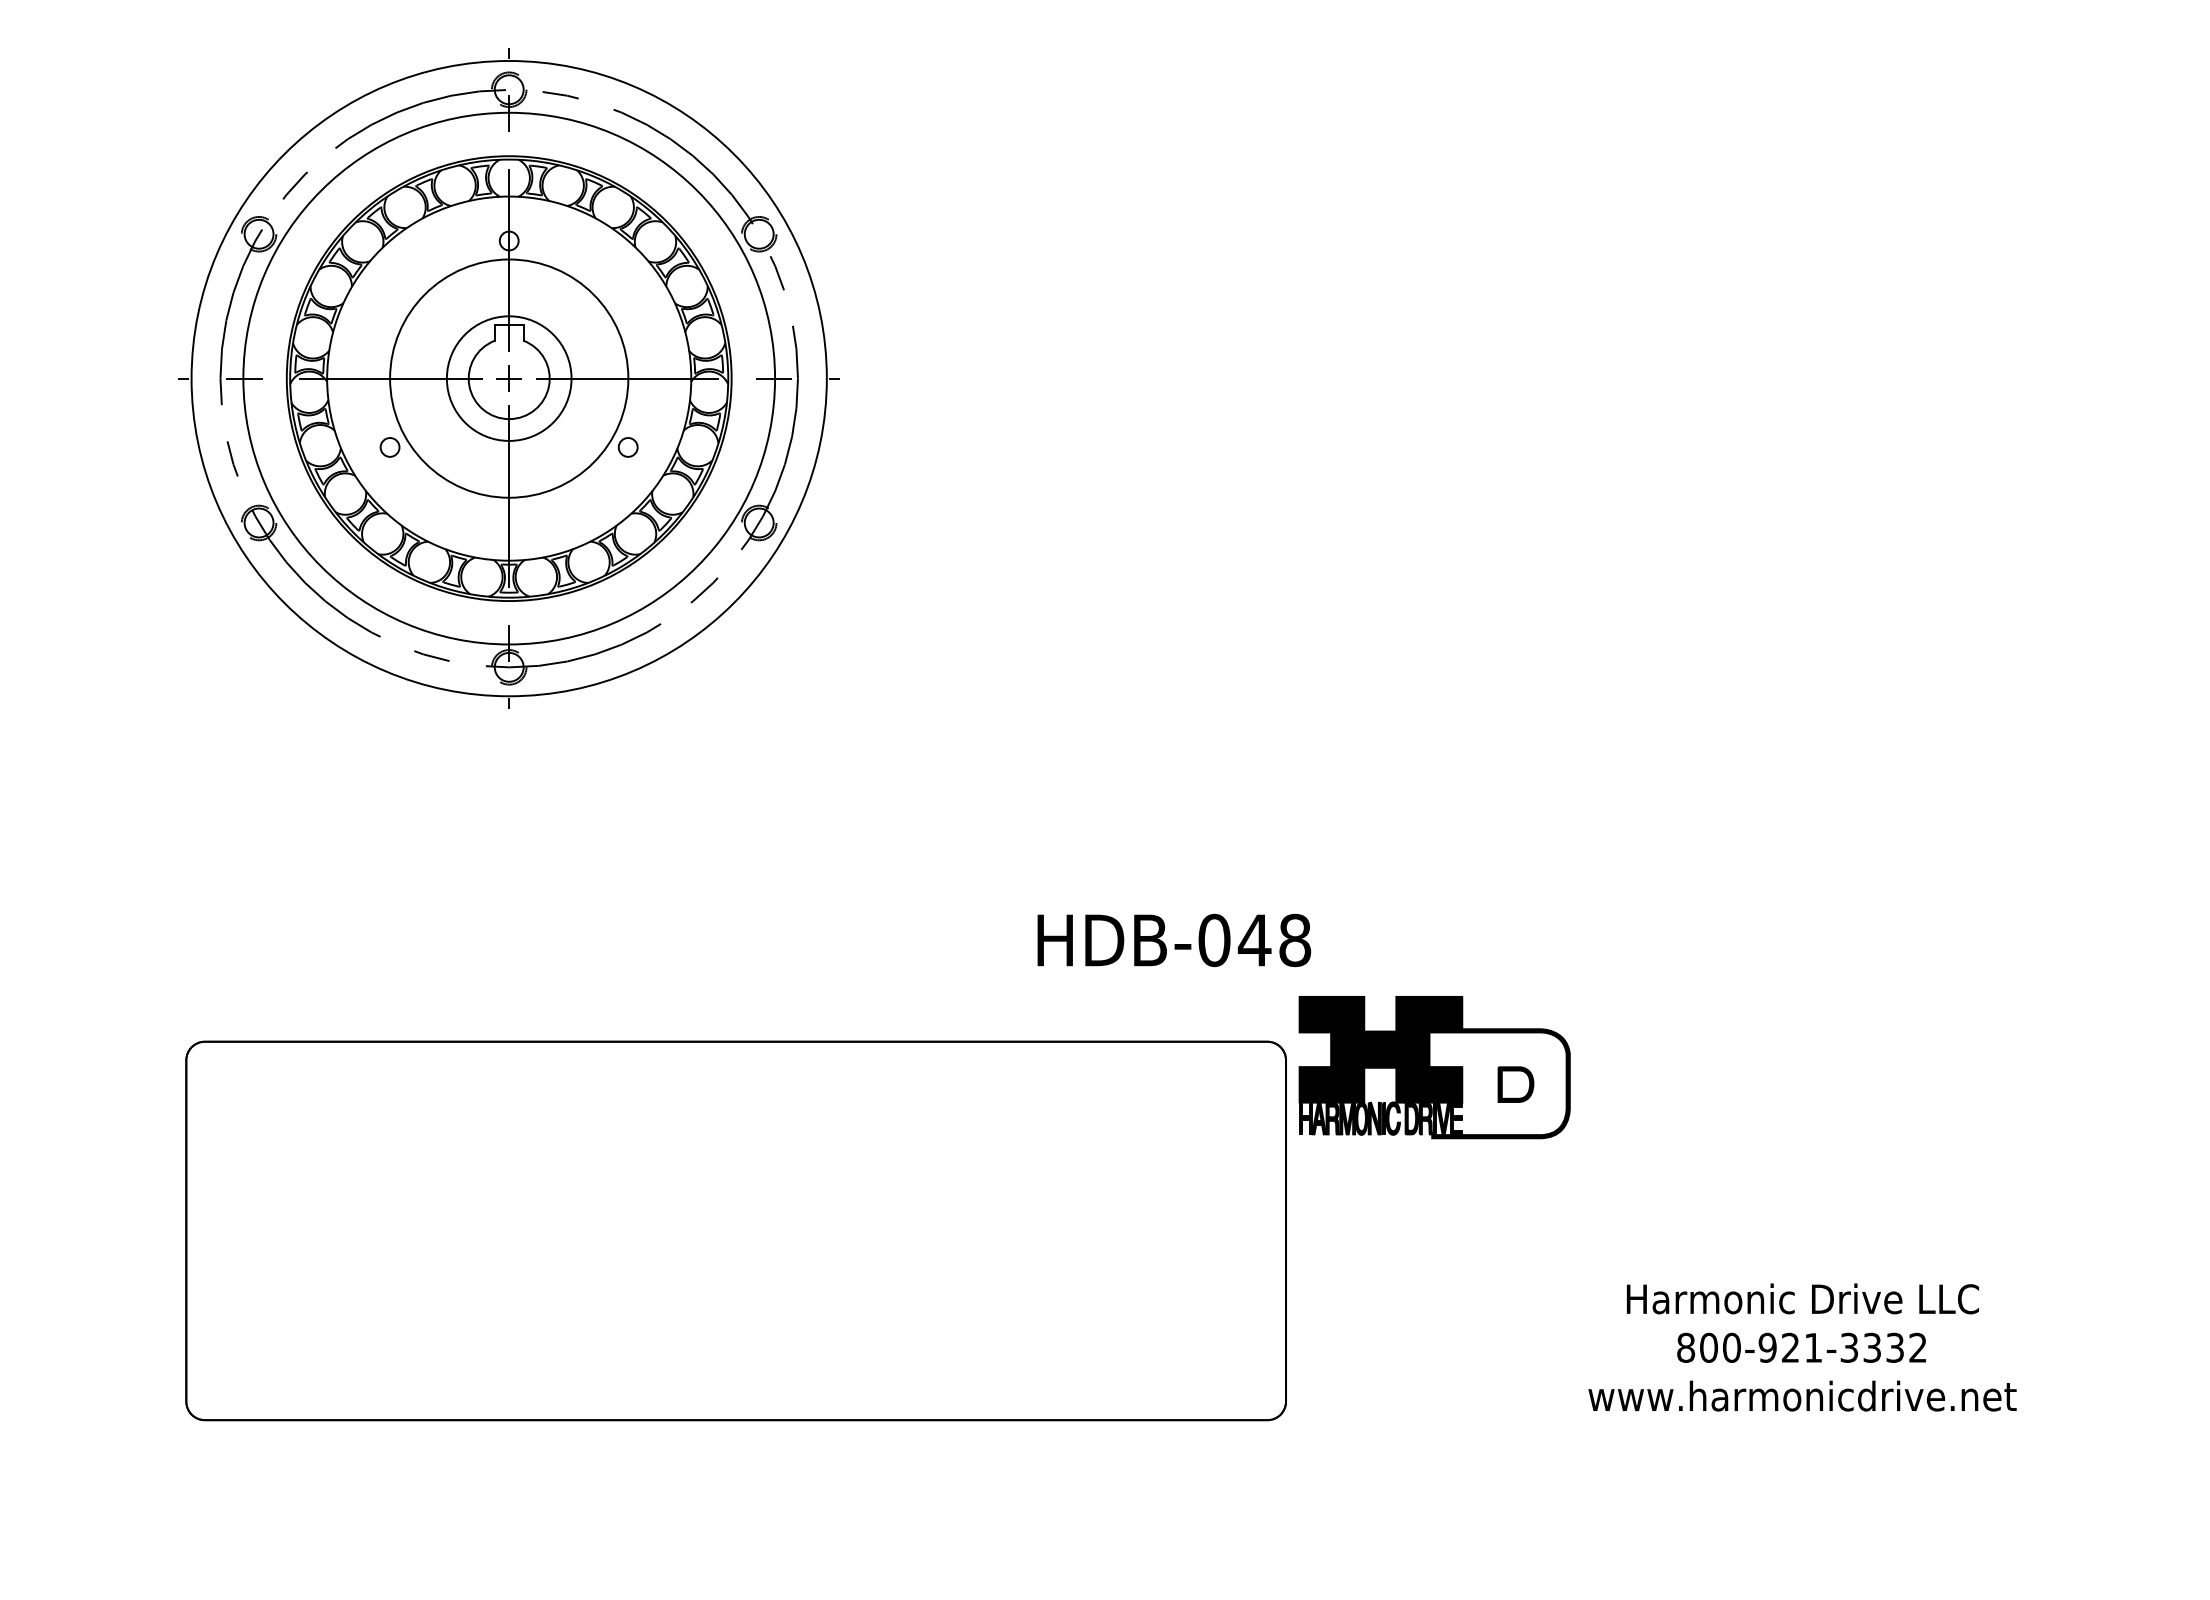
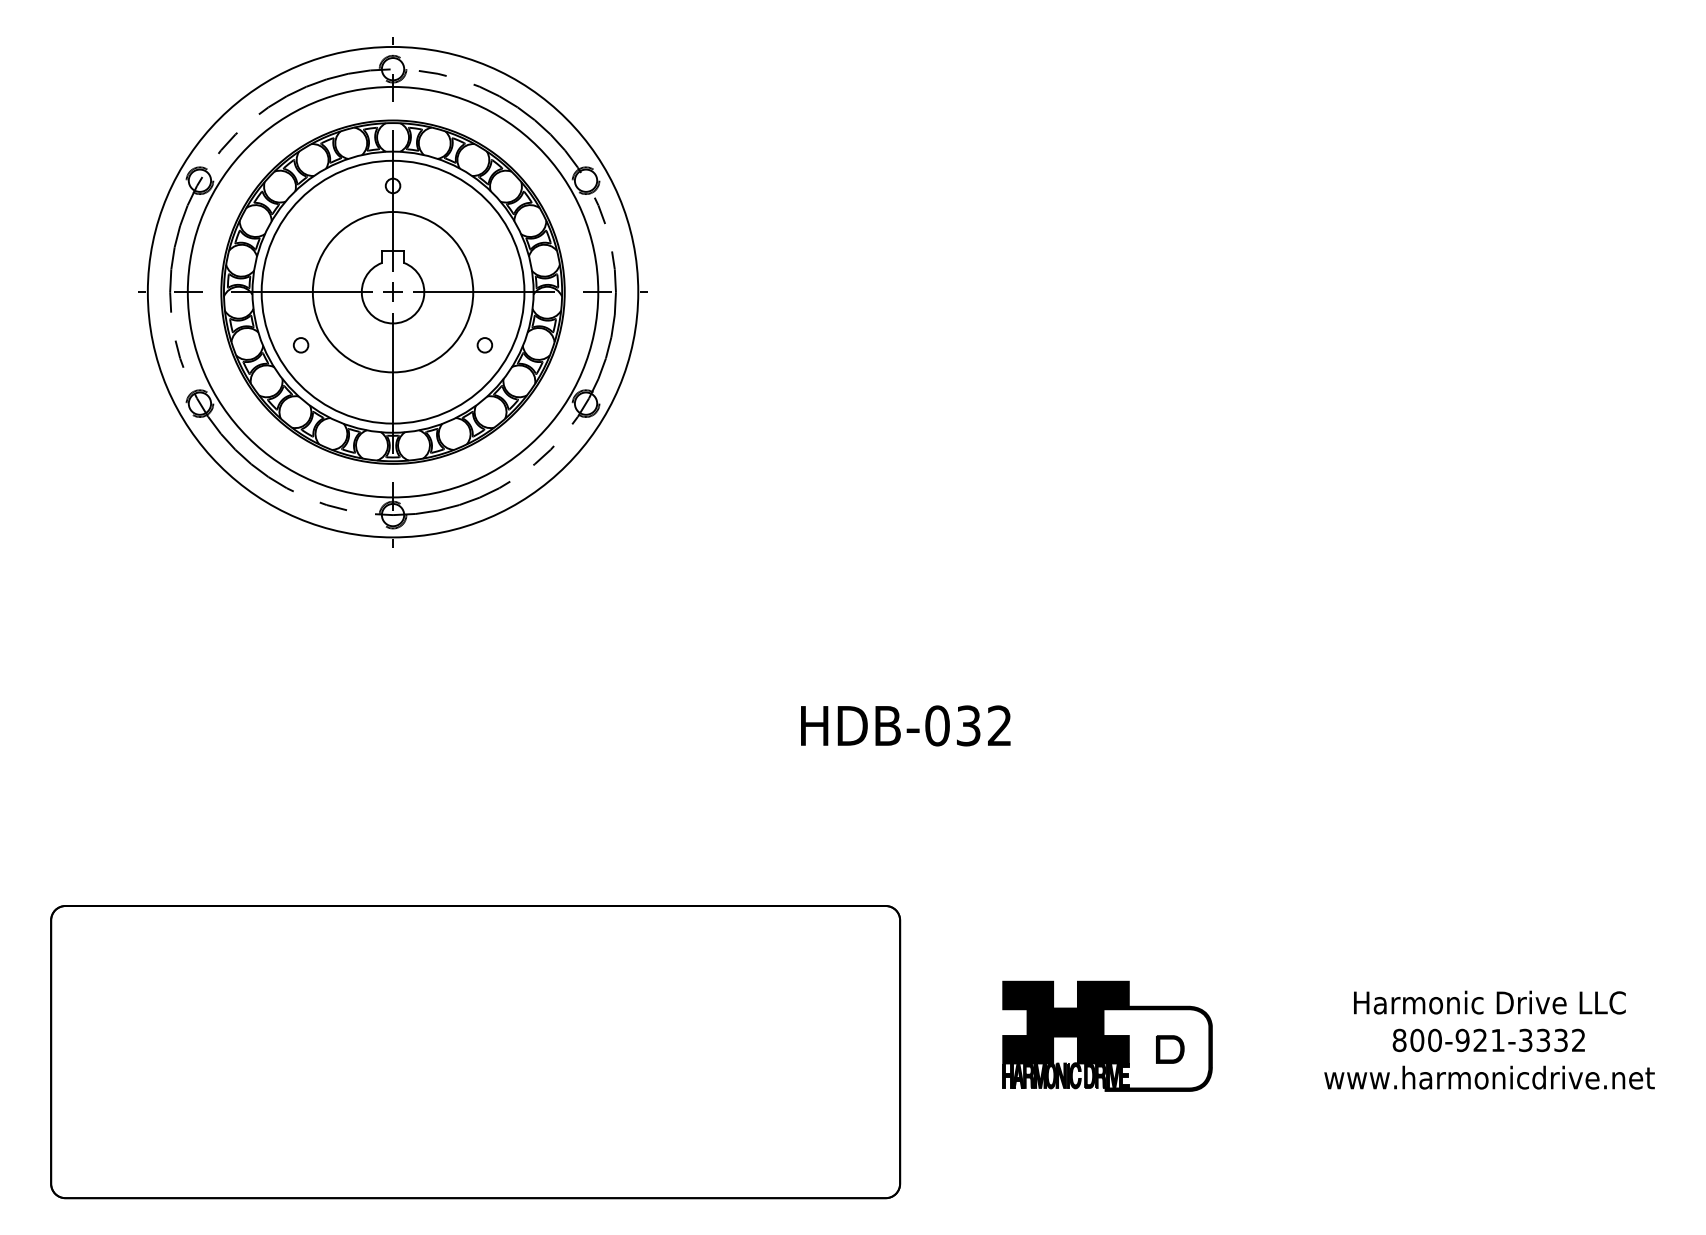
circle: (509, 378) -> (393, 292), size x1.43
circle: (509, 378) -> (393, 292), size x1.67
text: (1274, 940) -> (983, 725), HDB-048 -> HDB-032
part: (1434, 1067) -> (1107, 1036), moved
part: (735, 1230) -> (475, 1051), moved
text: (1802, 1347) -> (1489, 1040), moved

